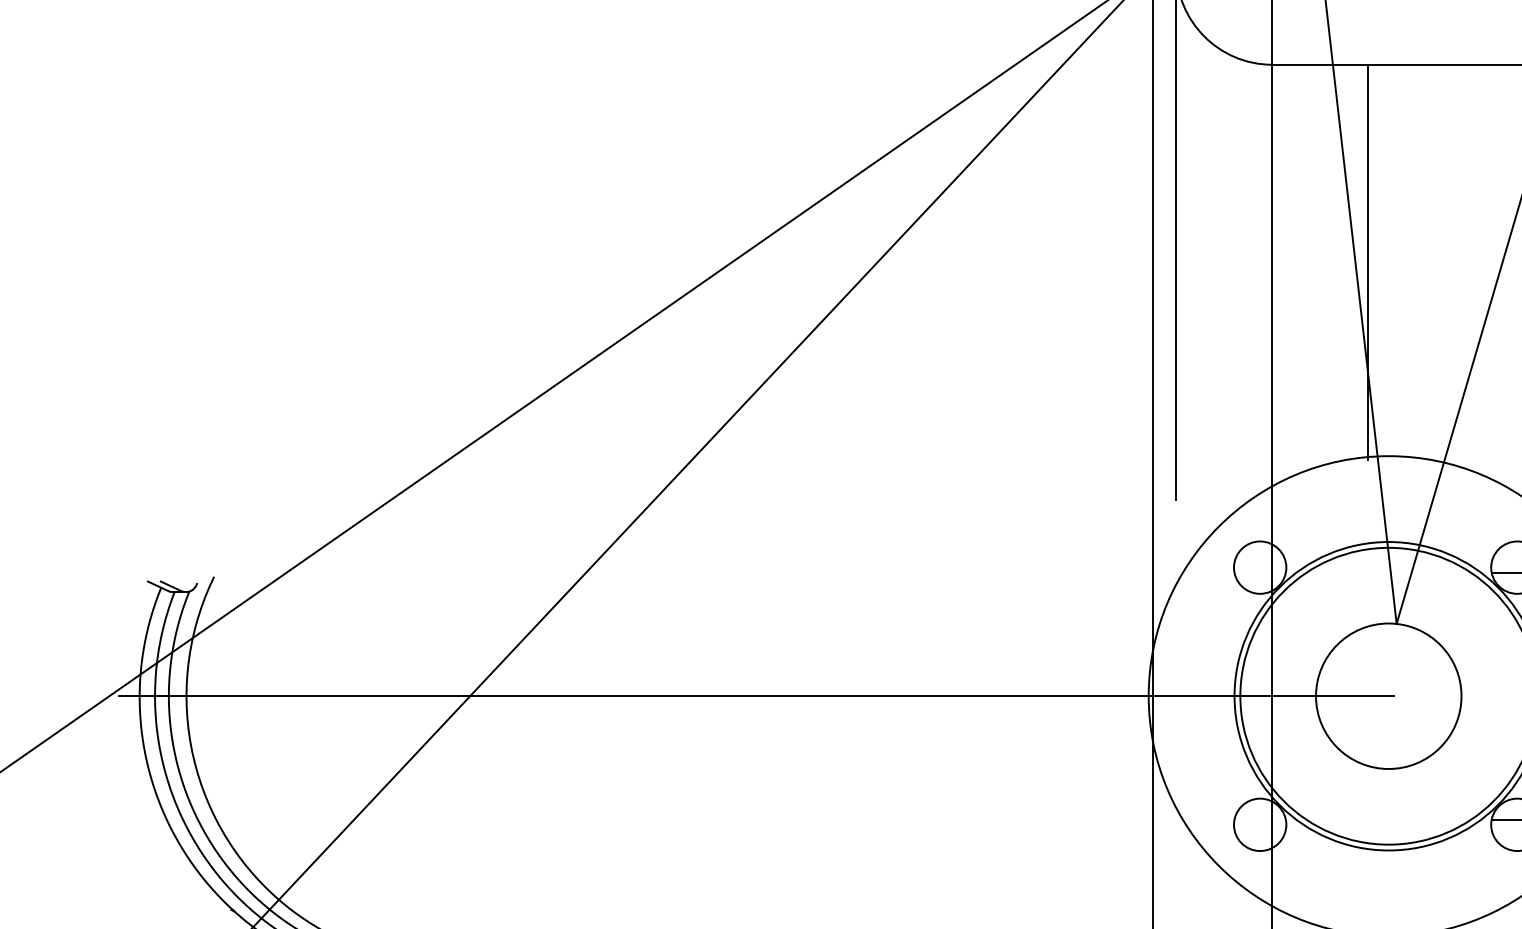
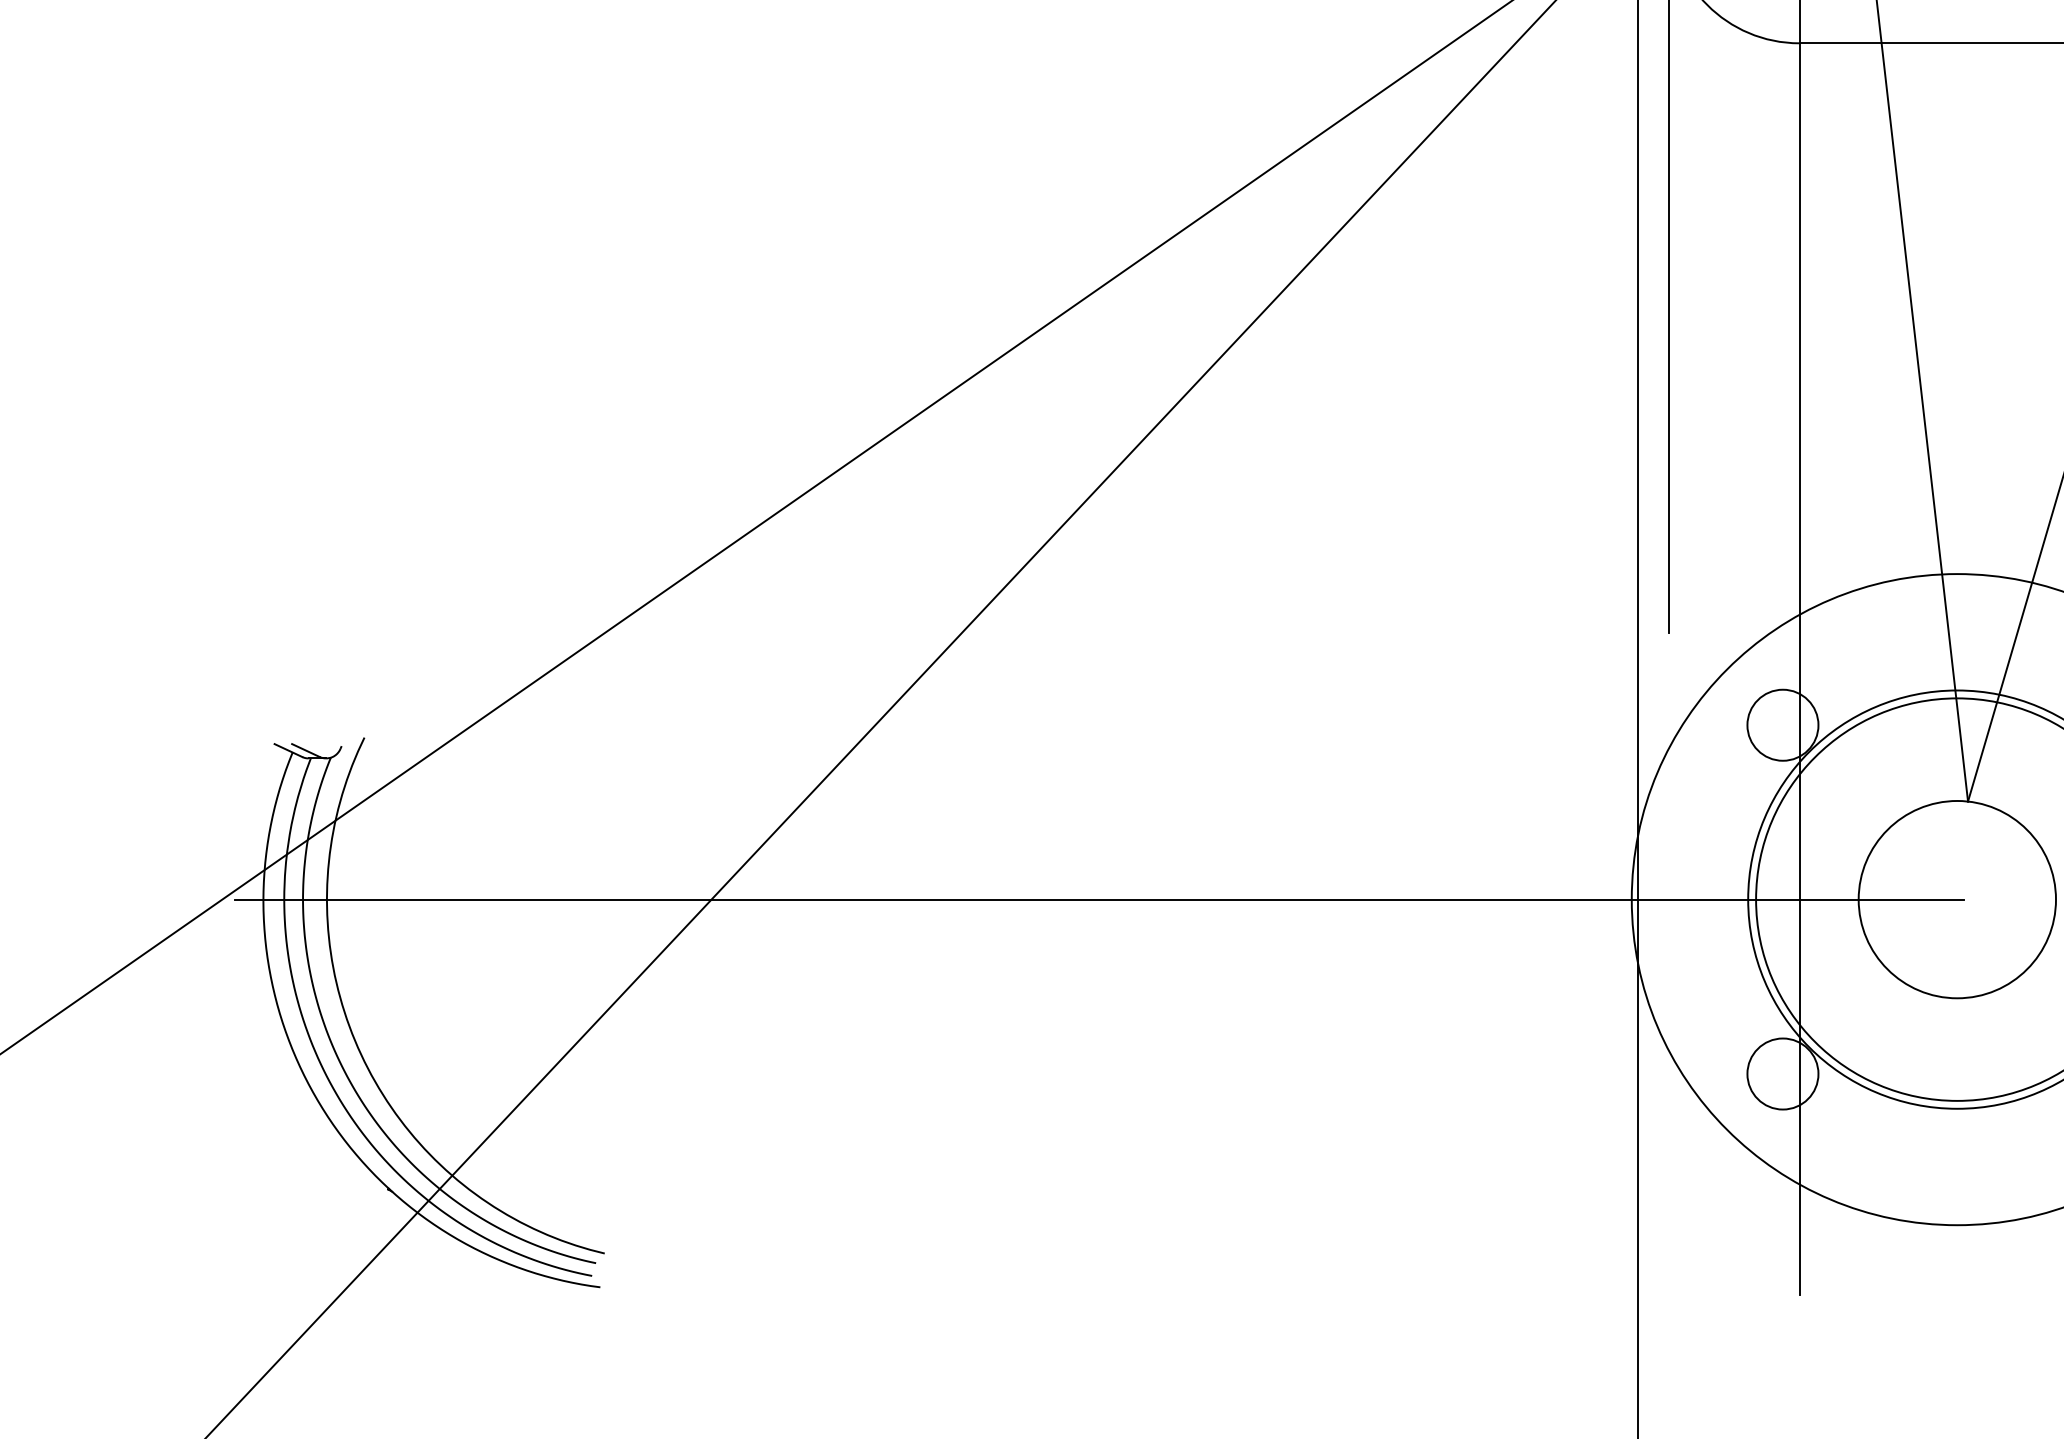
line: (1368, 262) -> (1929, 311), removed

